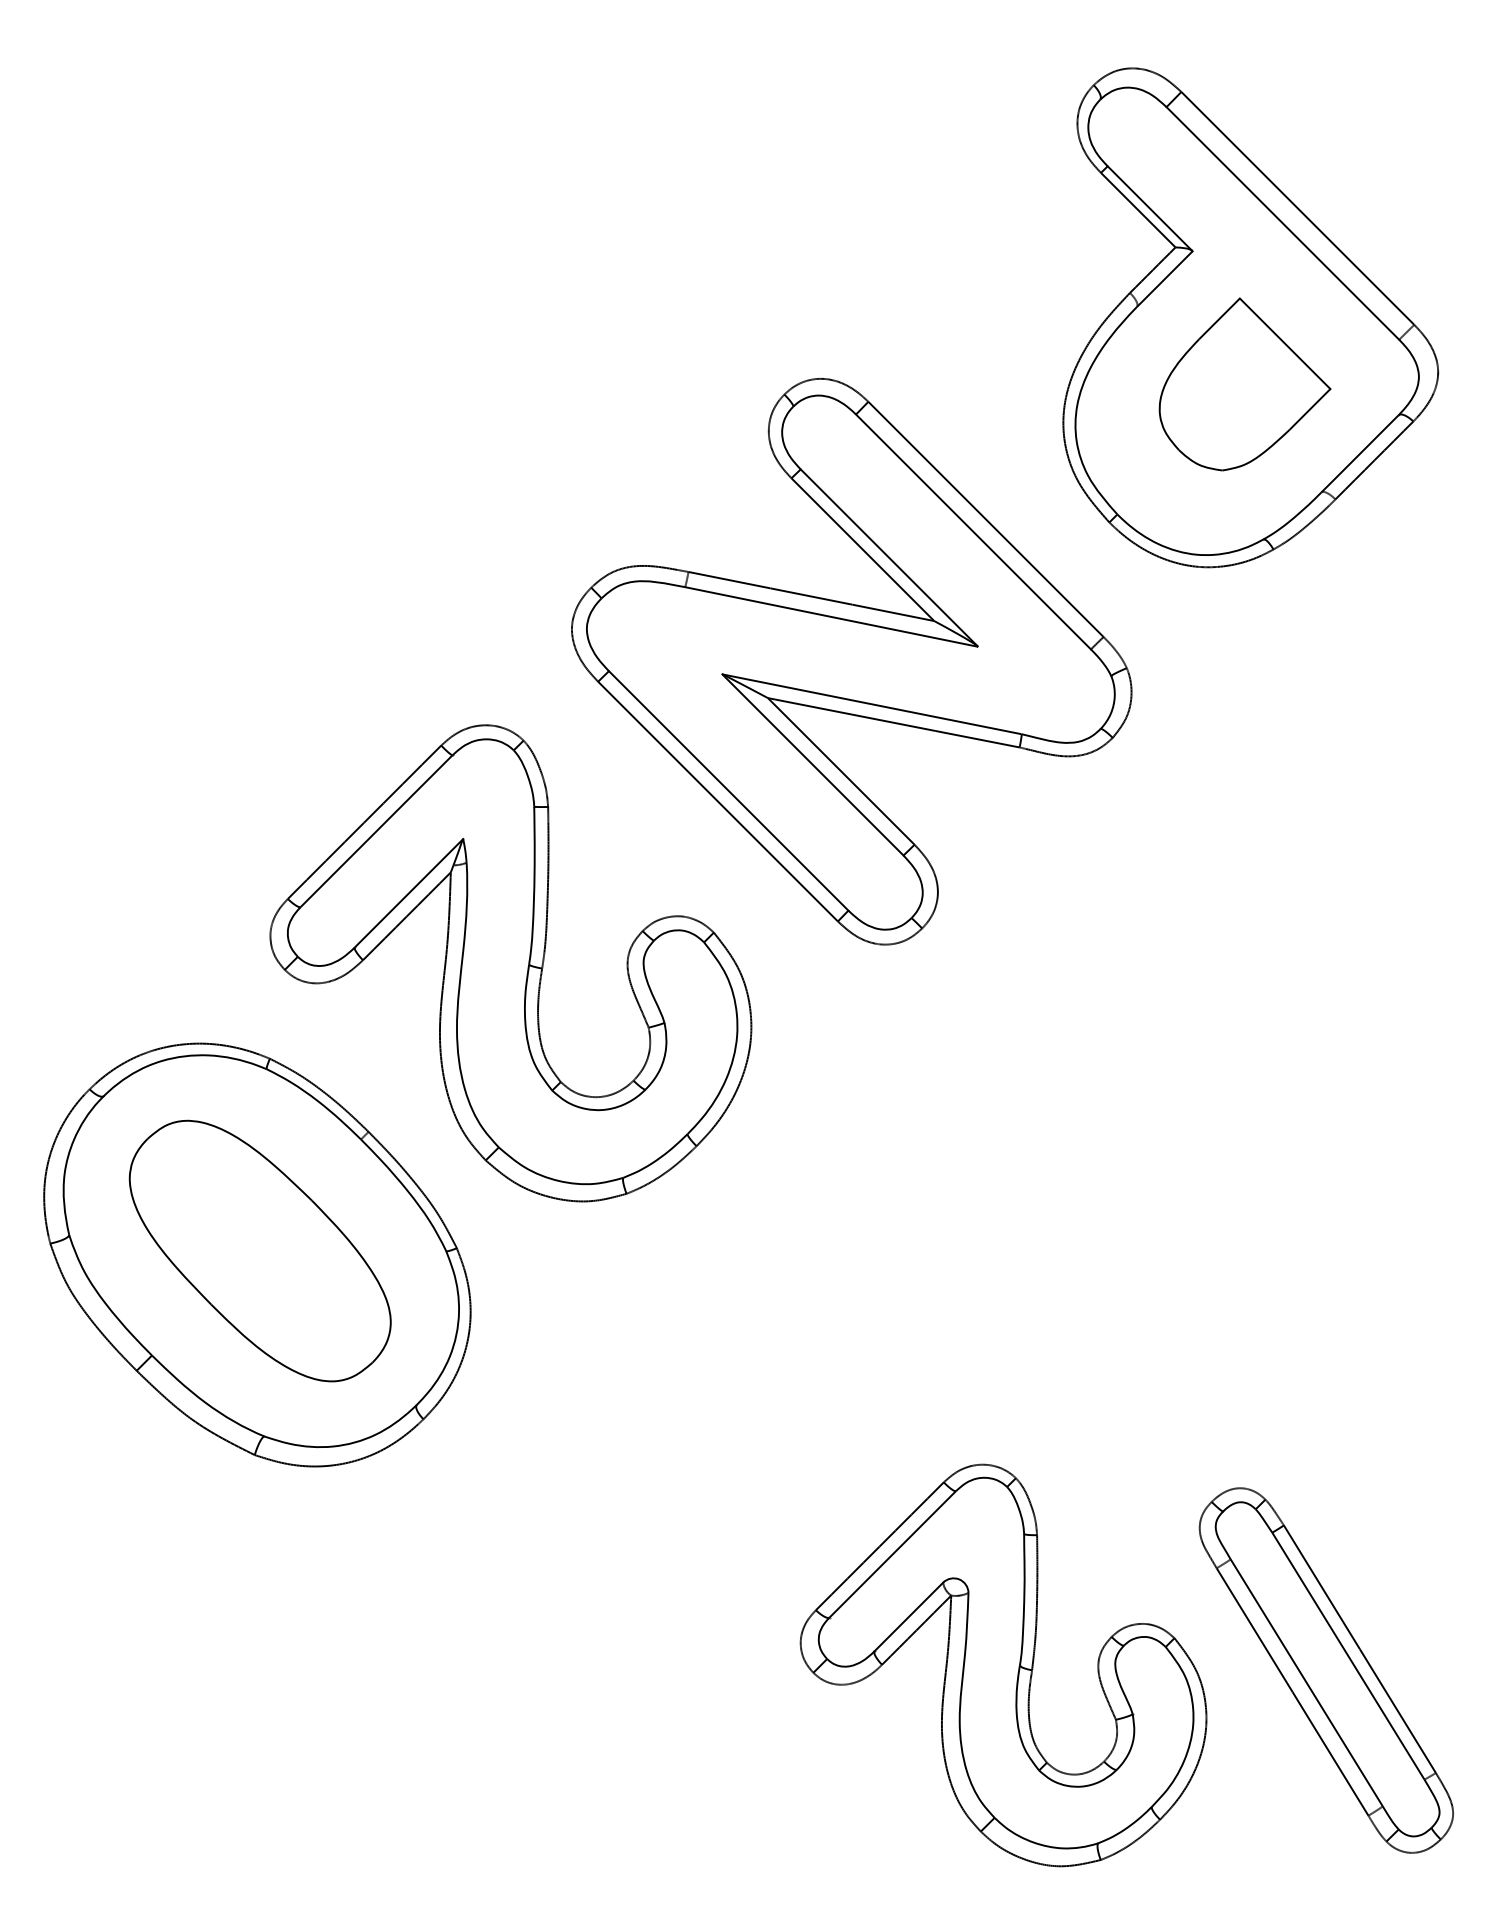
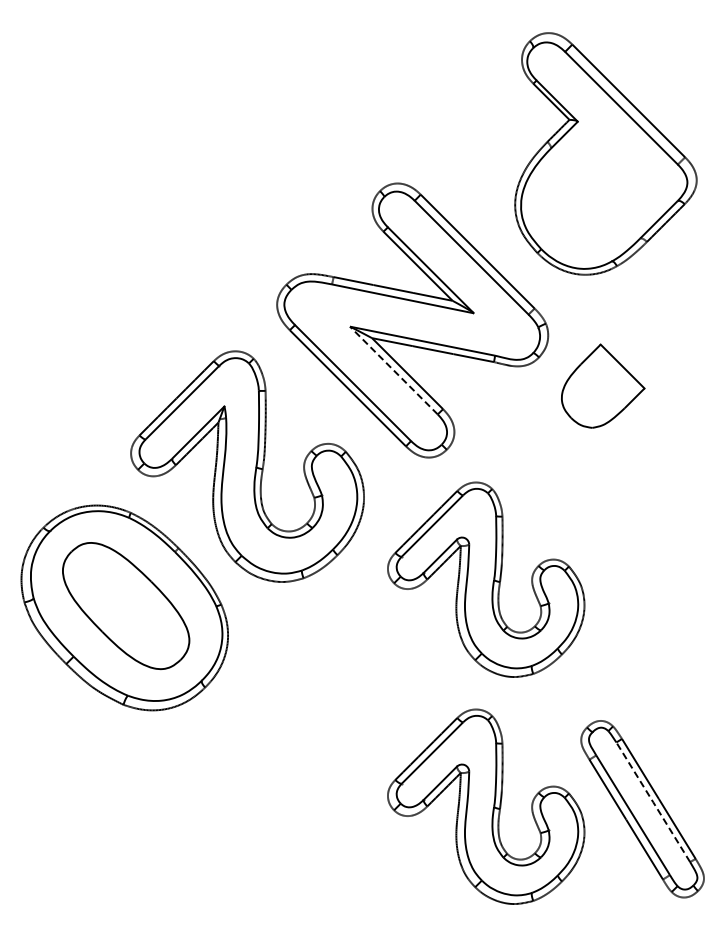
part: (1245, 382) -> (603, 385), moved
line: (812, 764) -> (393, 370), solid -> dashed
part: (1004, 1196) -> (486, 579), added
line: (1348, 1656) -> (653, 802), solid -> dashed

